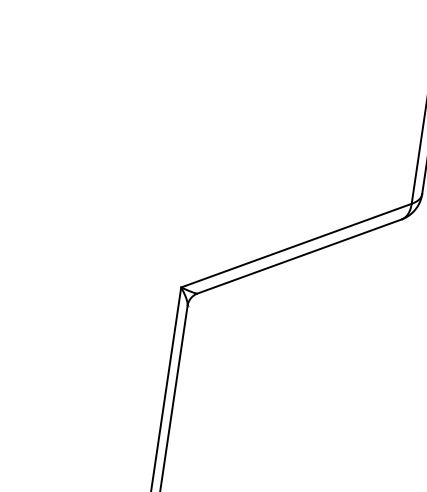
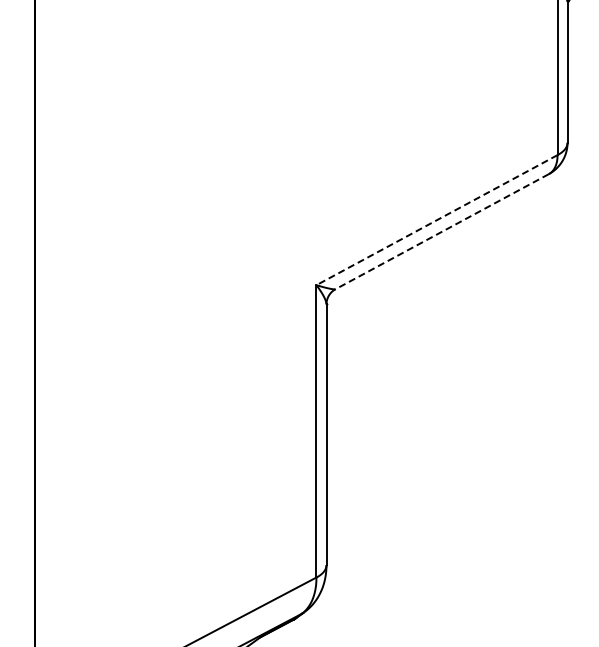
line: (295, 245) -> (436, 220), solid -> dashed
line: (298, 256) -> (441, 231), solid -> dashed

